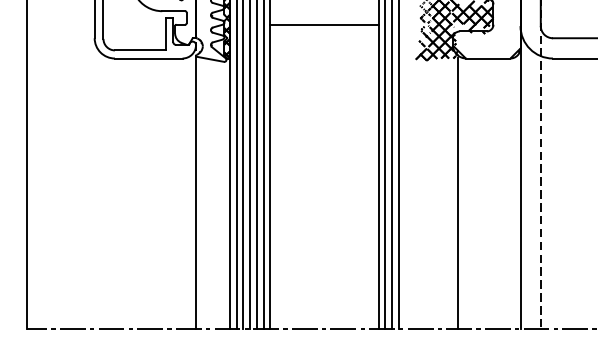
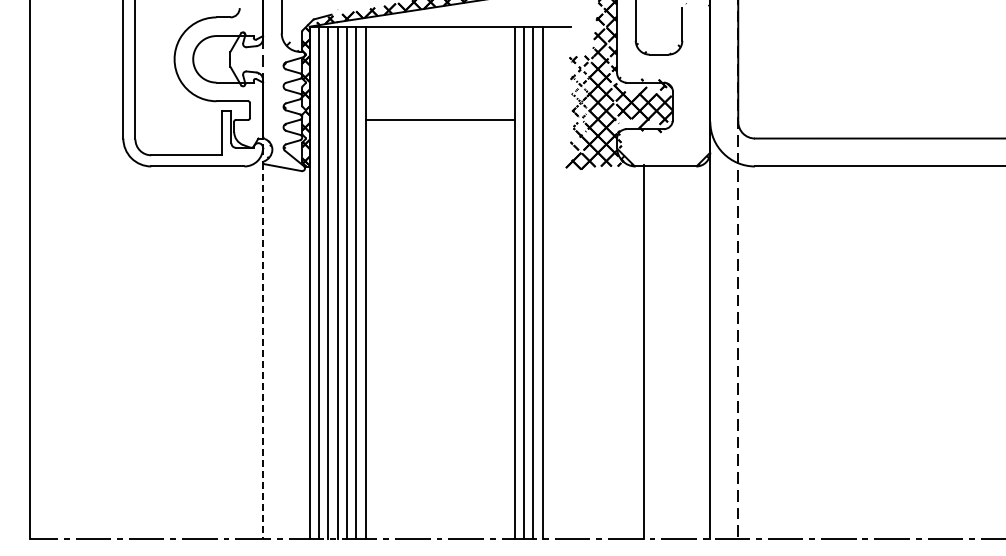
line: (196, 192) -> (263, 351), solid -> dashed
line: (458, 193) -> (643, 352), moved

